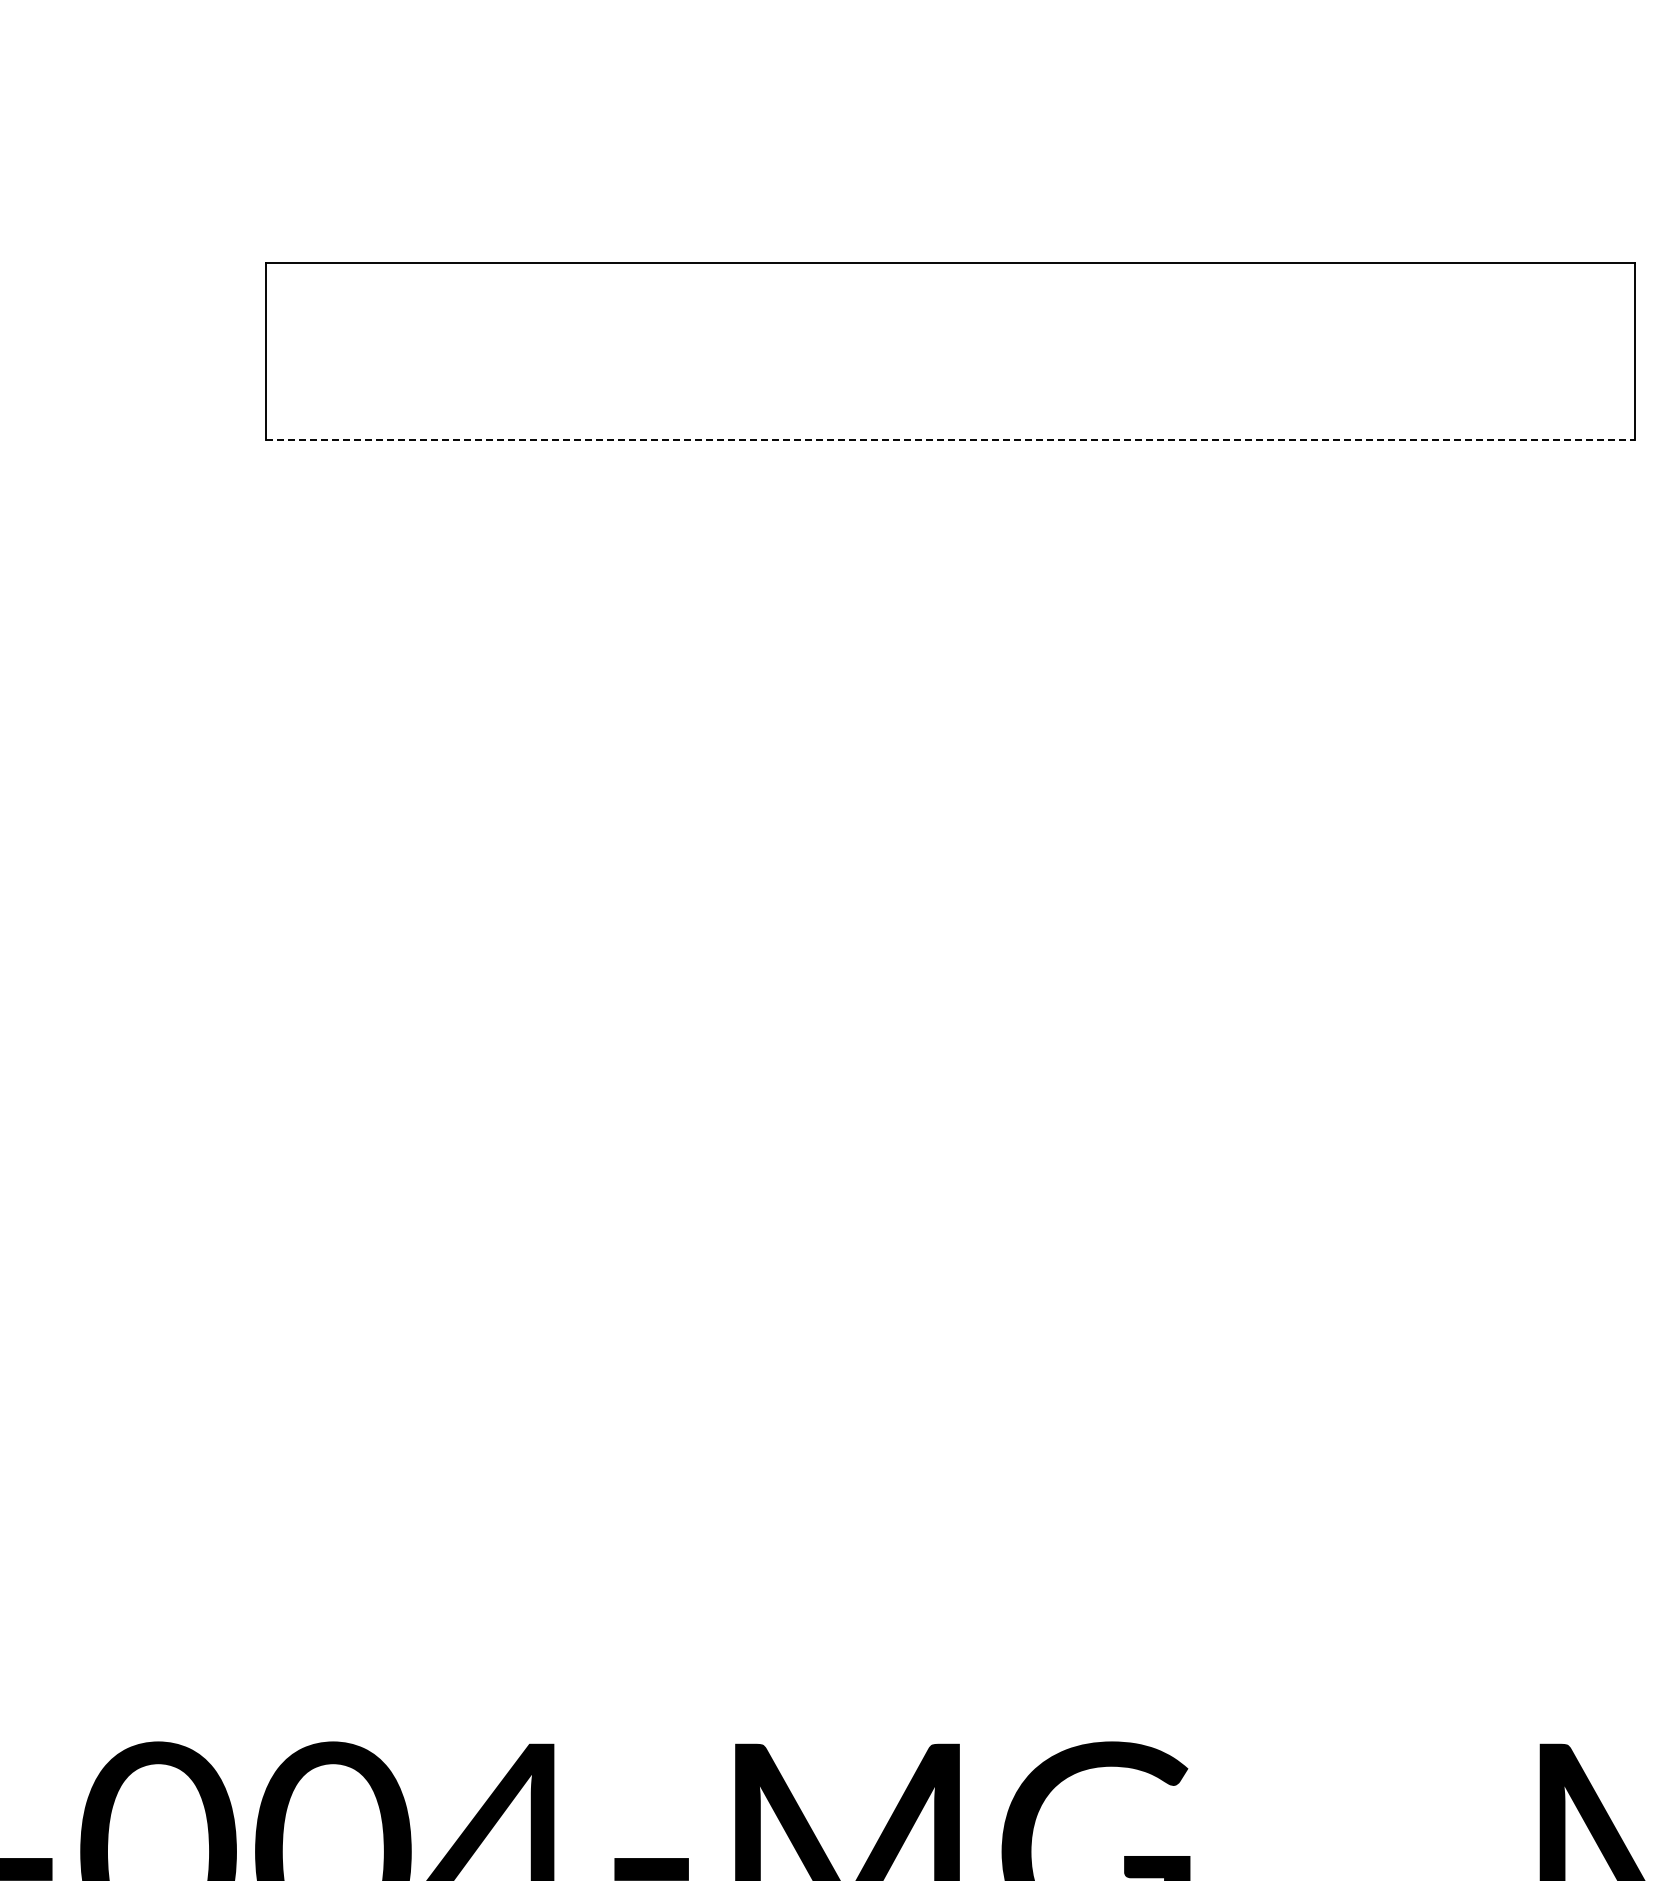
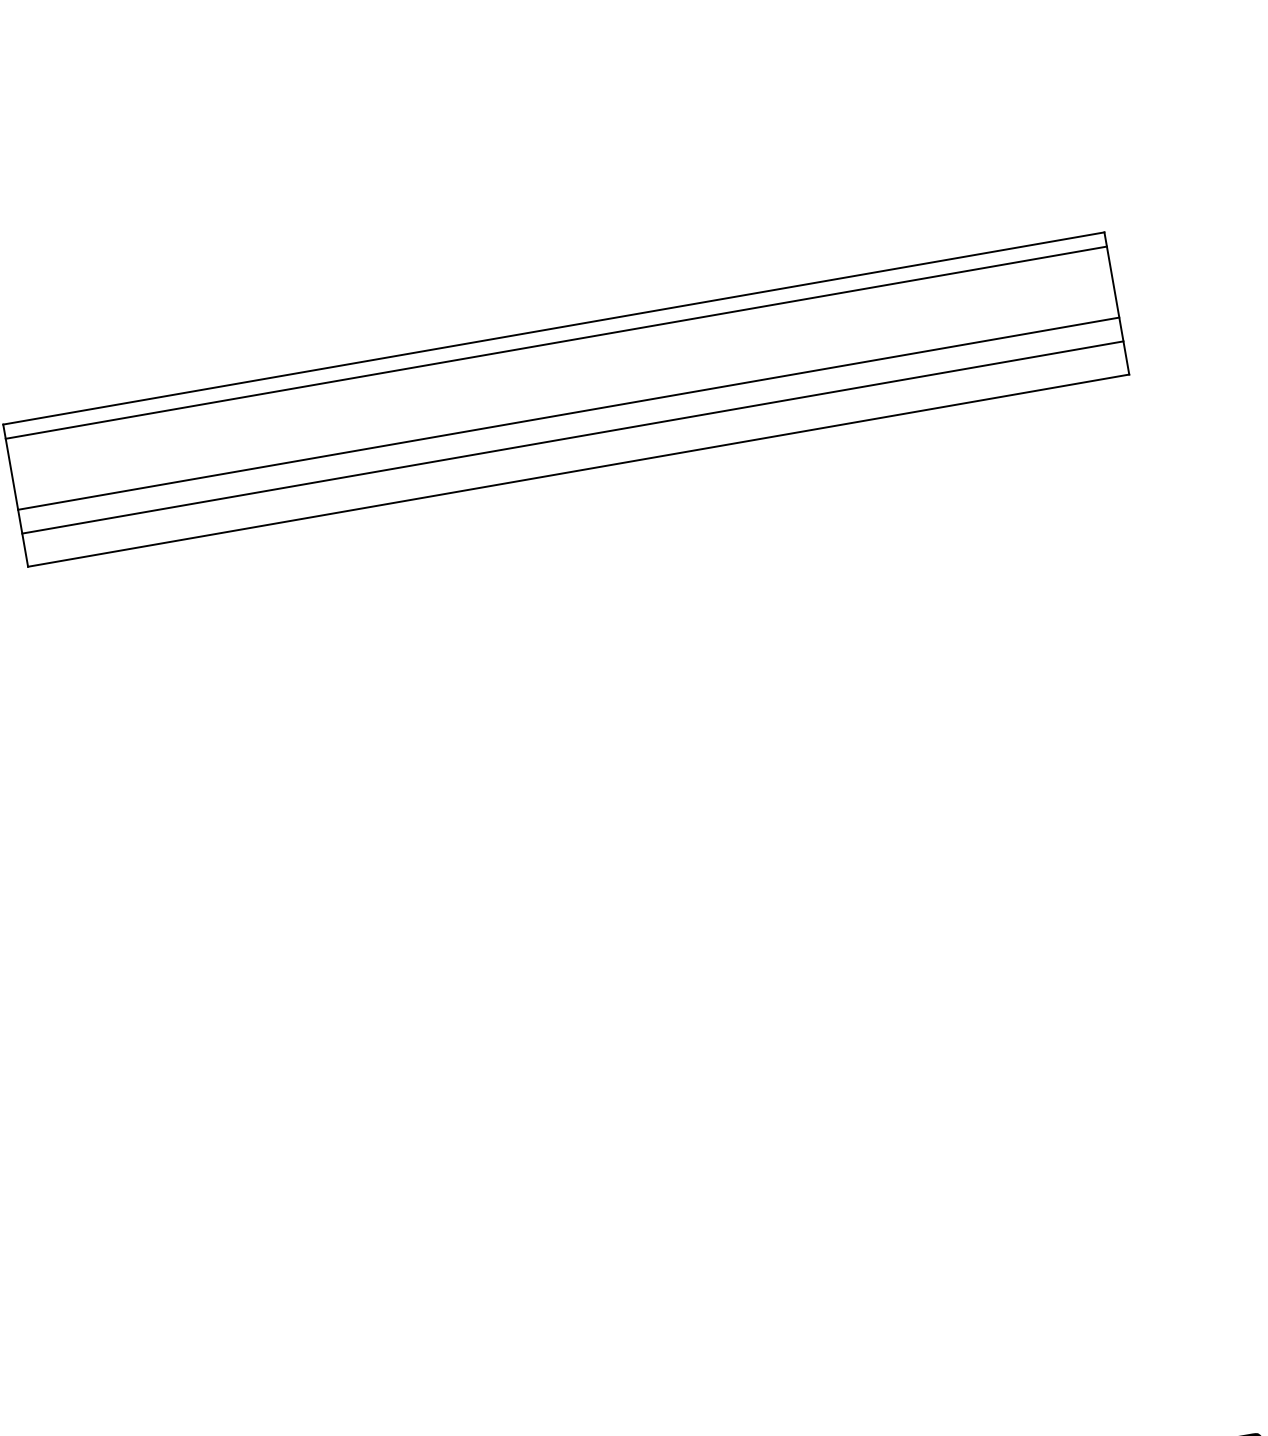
line: (950, 280) -> (556, 342), added
line: (950, 369) -> (568, 414), added
line: (950, 398) -> (572, 437), added
line: (950, 440) -> (578, 471), dashed -> solid

